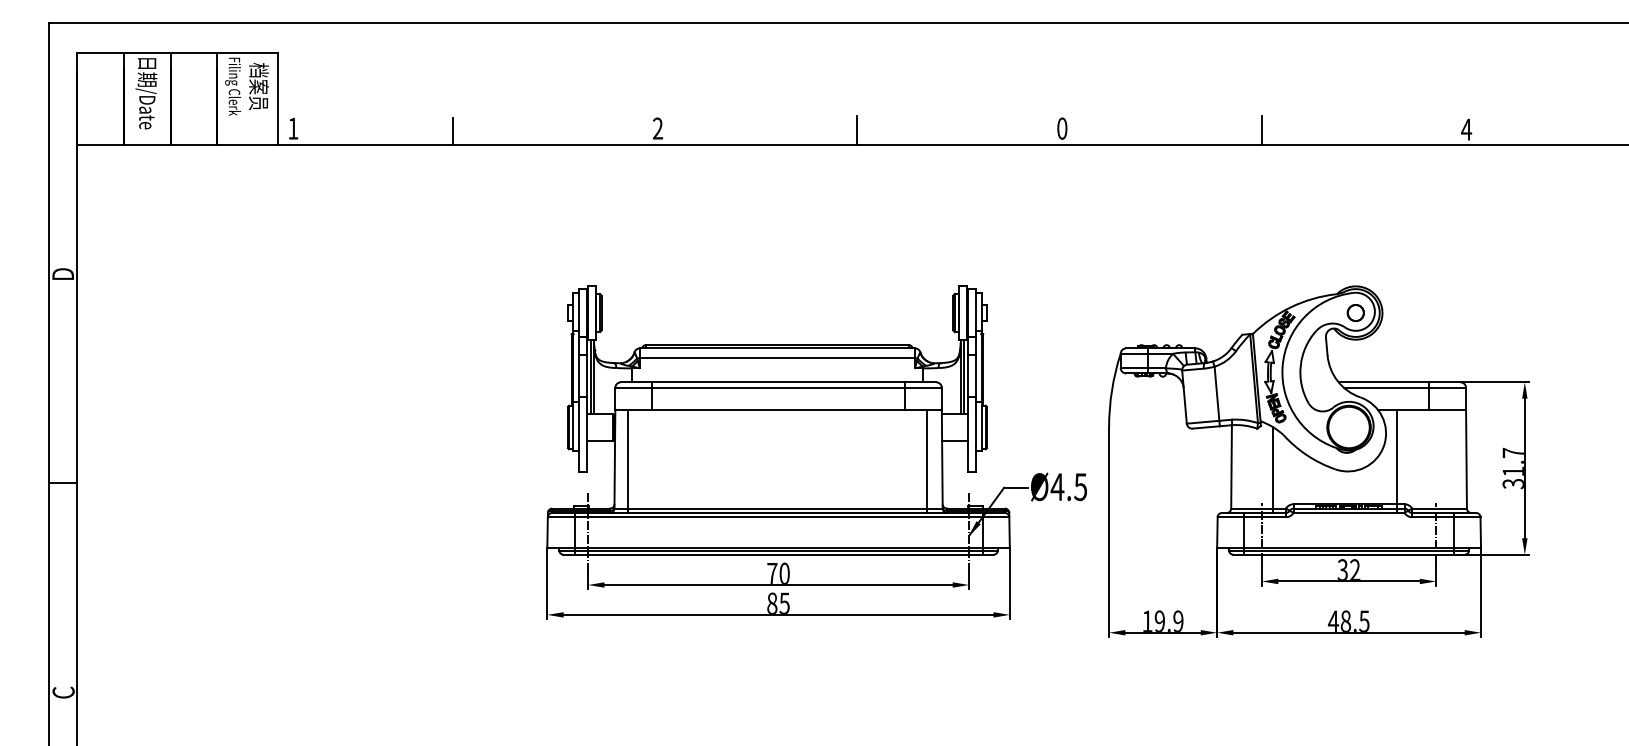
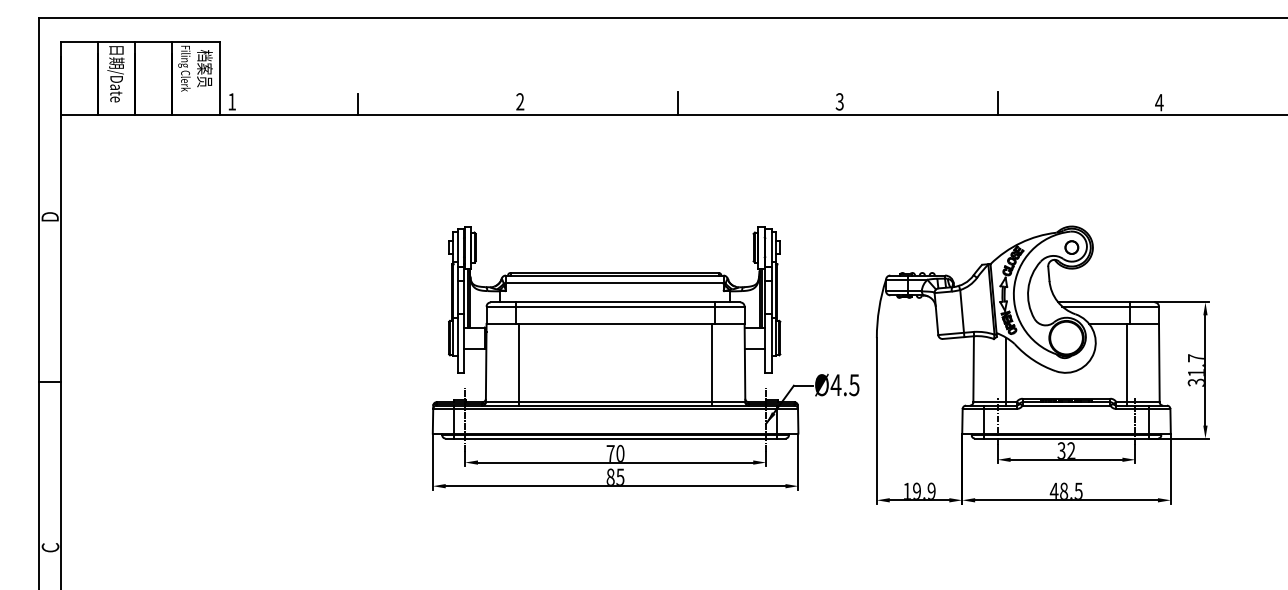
text: (1062, 128) -> (840, 101), 0 -> 3
line: (628, 460) -> (519, 364), moved
line: (927, 460) -> (712, 364), moved
line: (1397, 460) -> (1126, 364), moved

